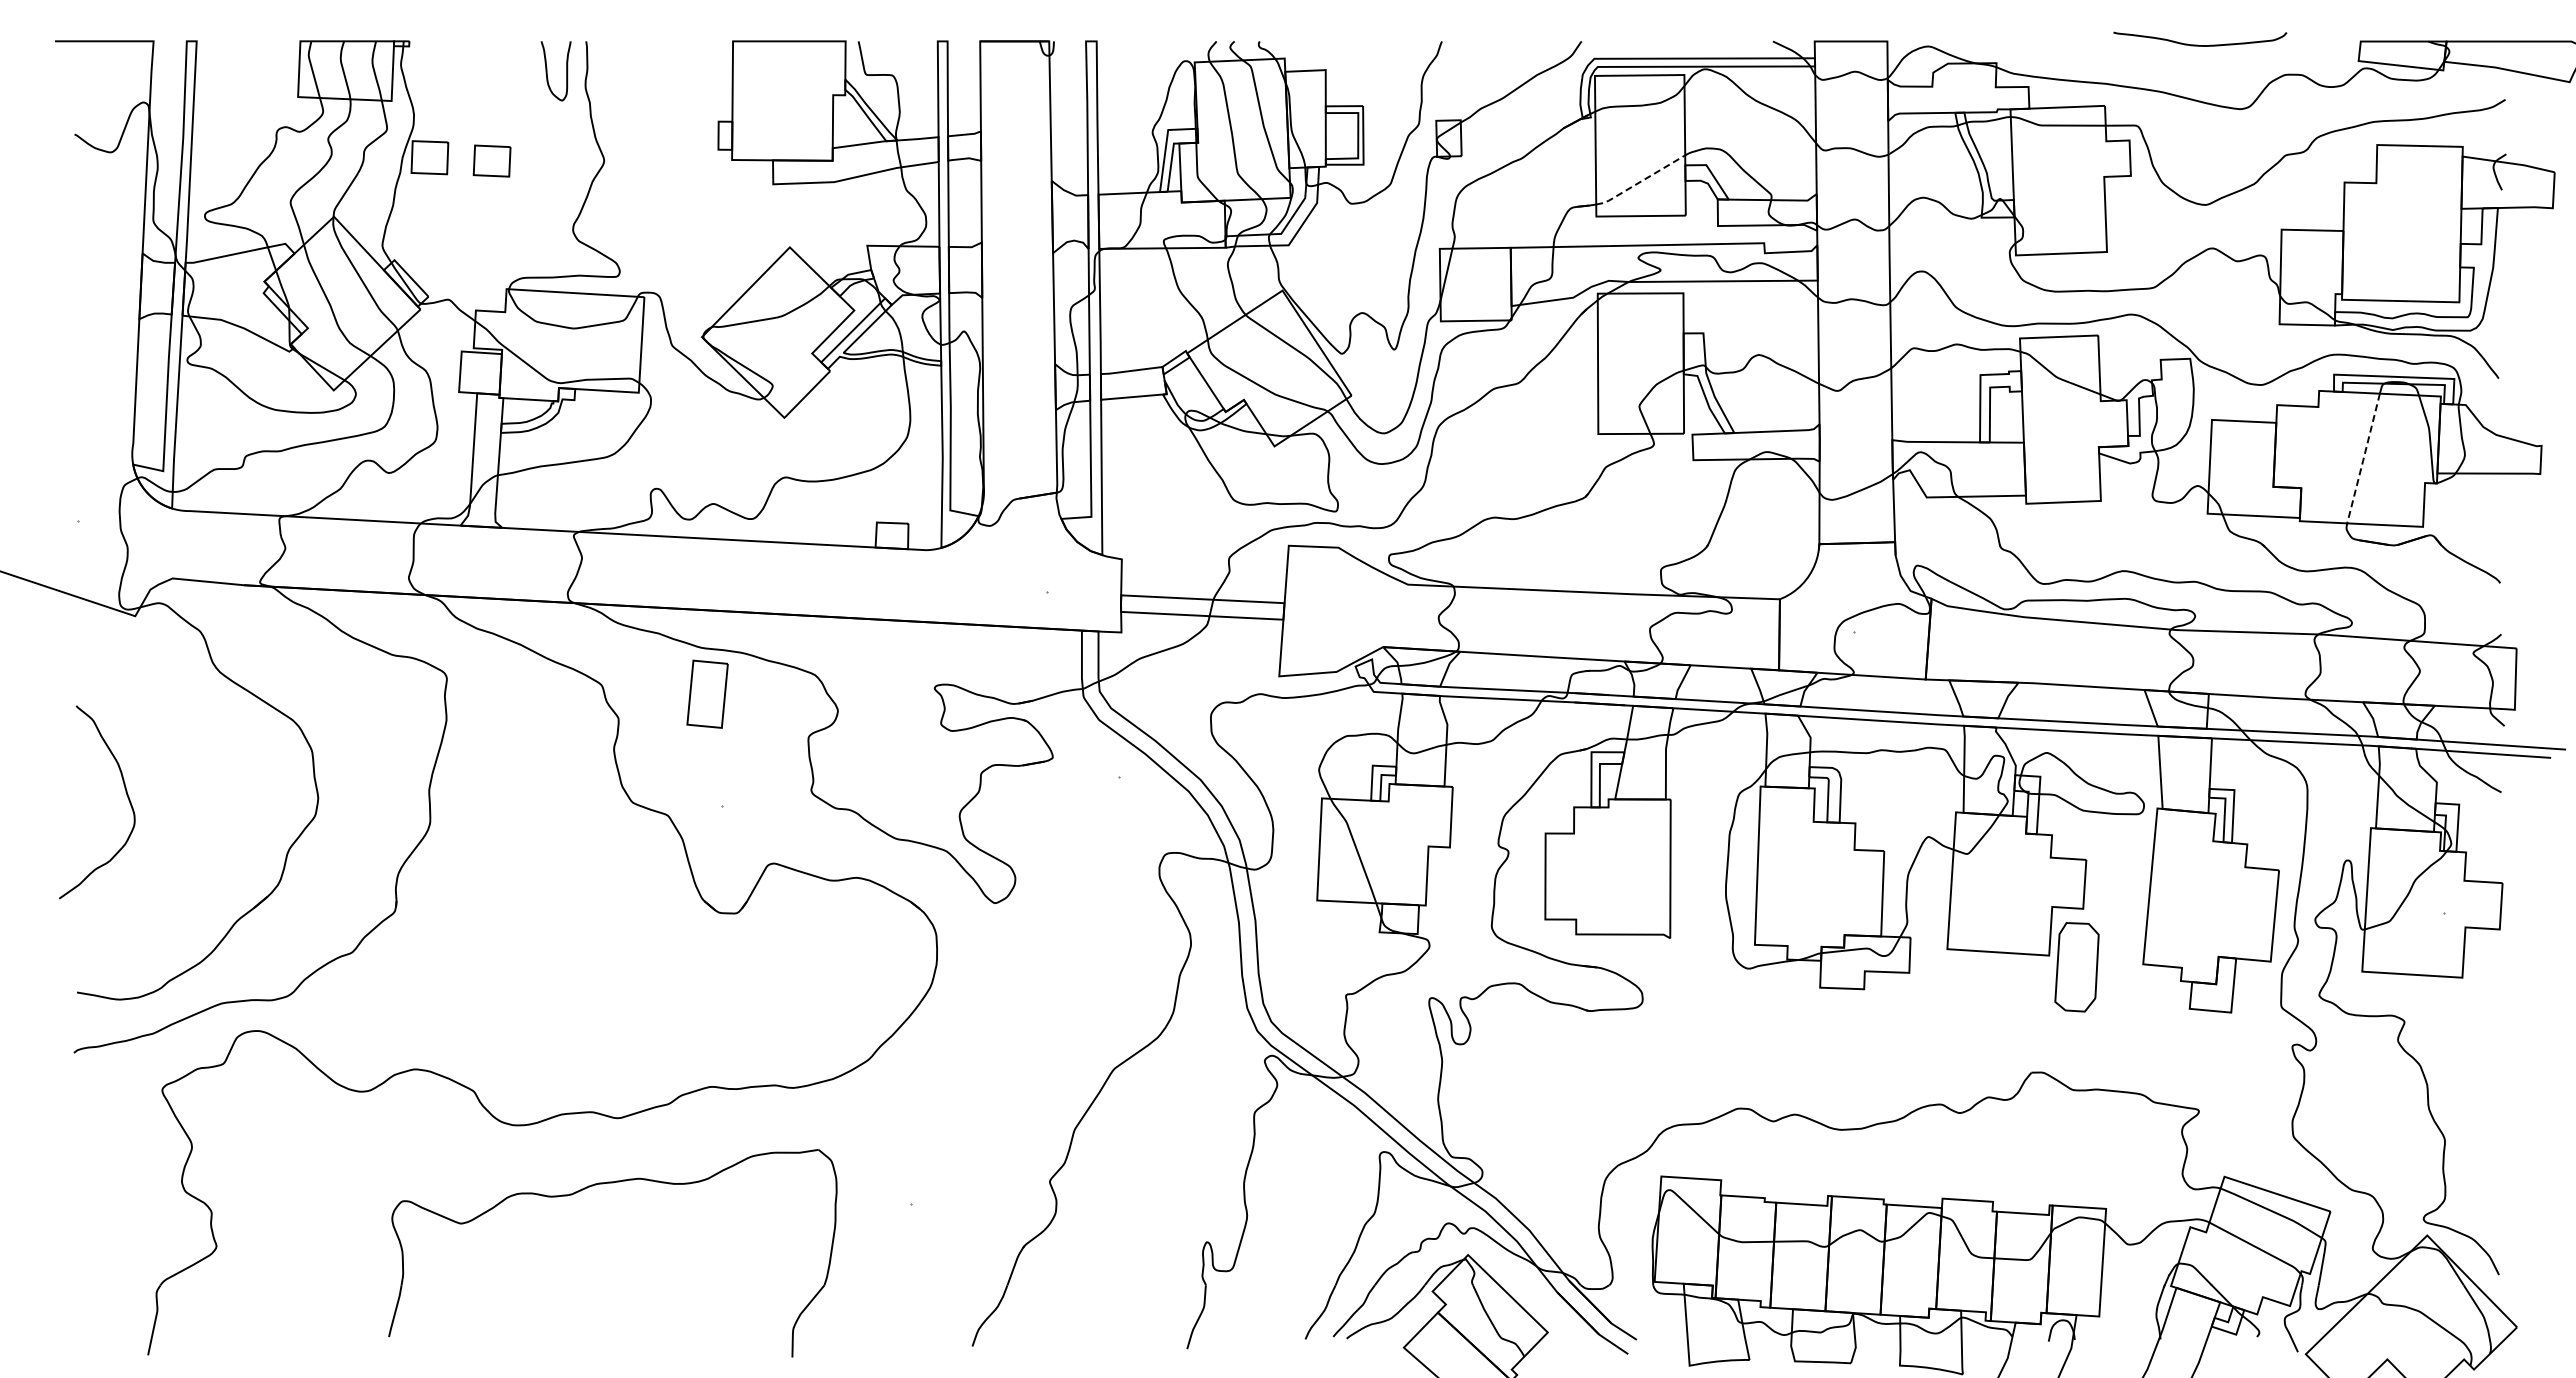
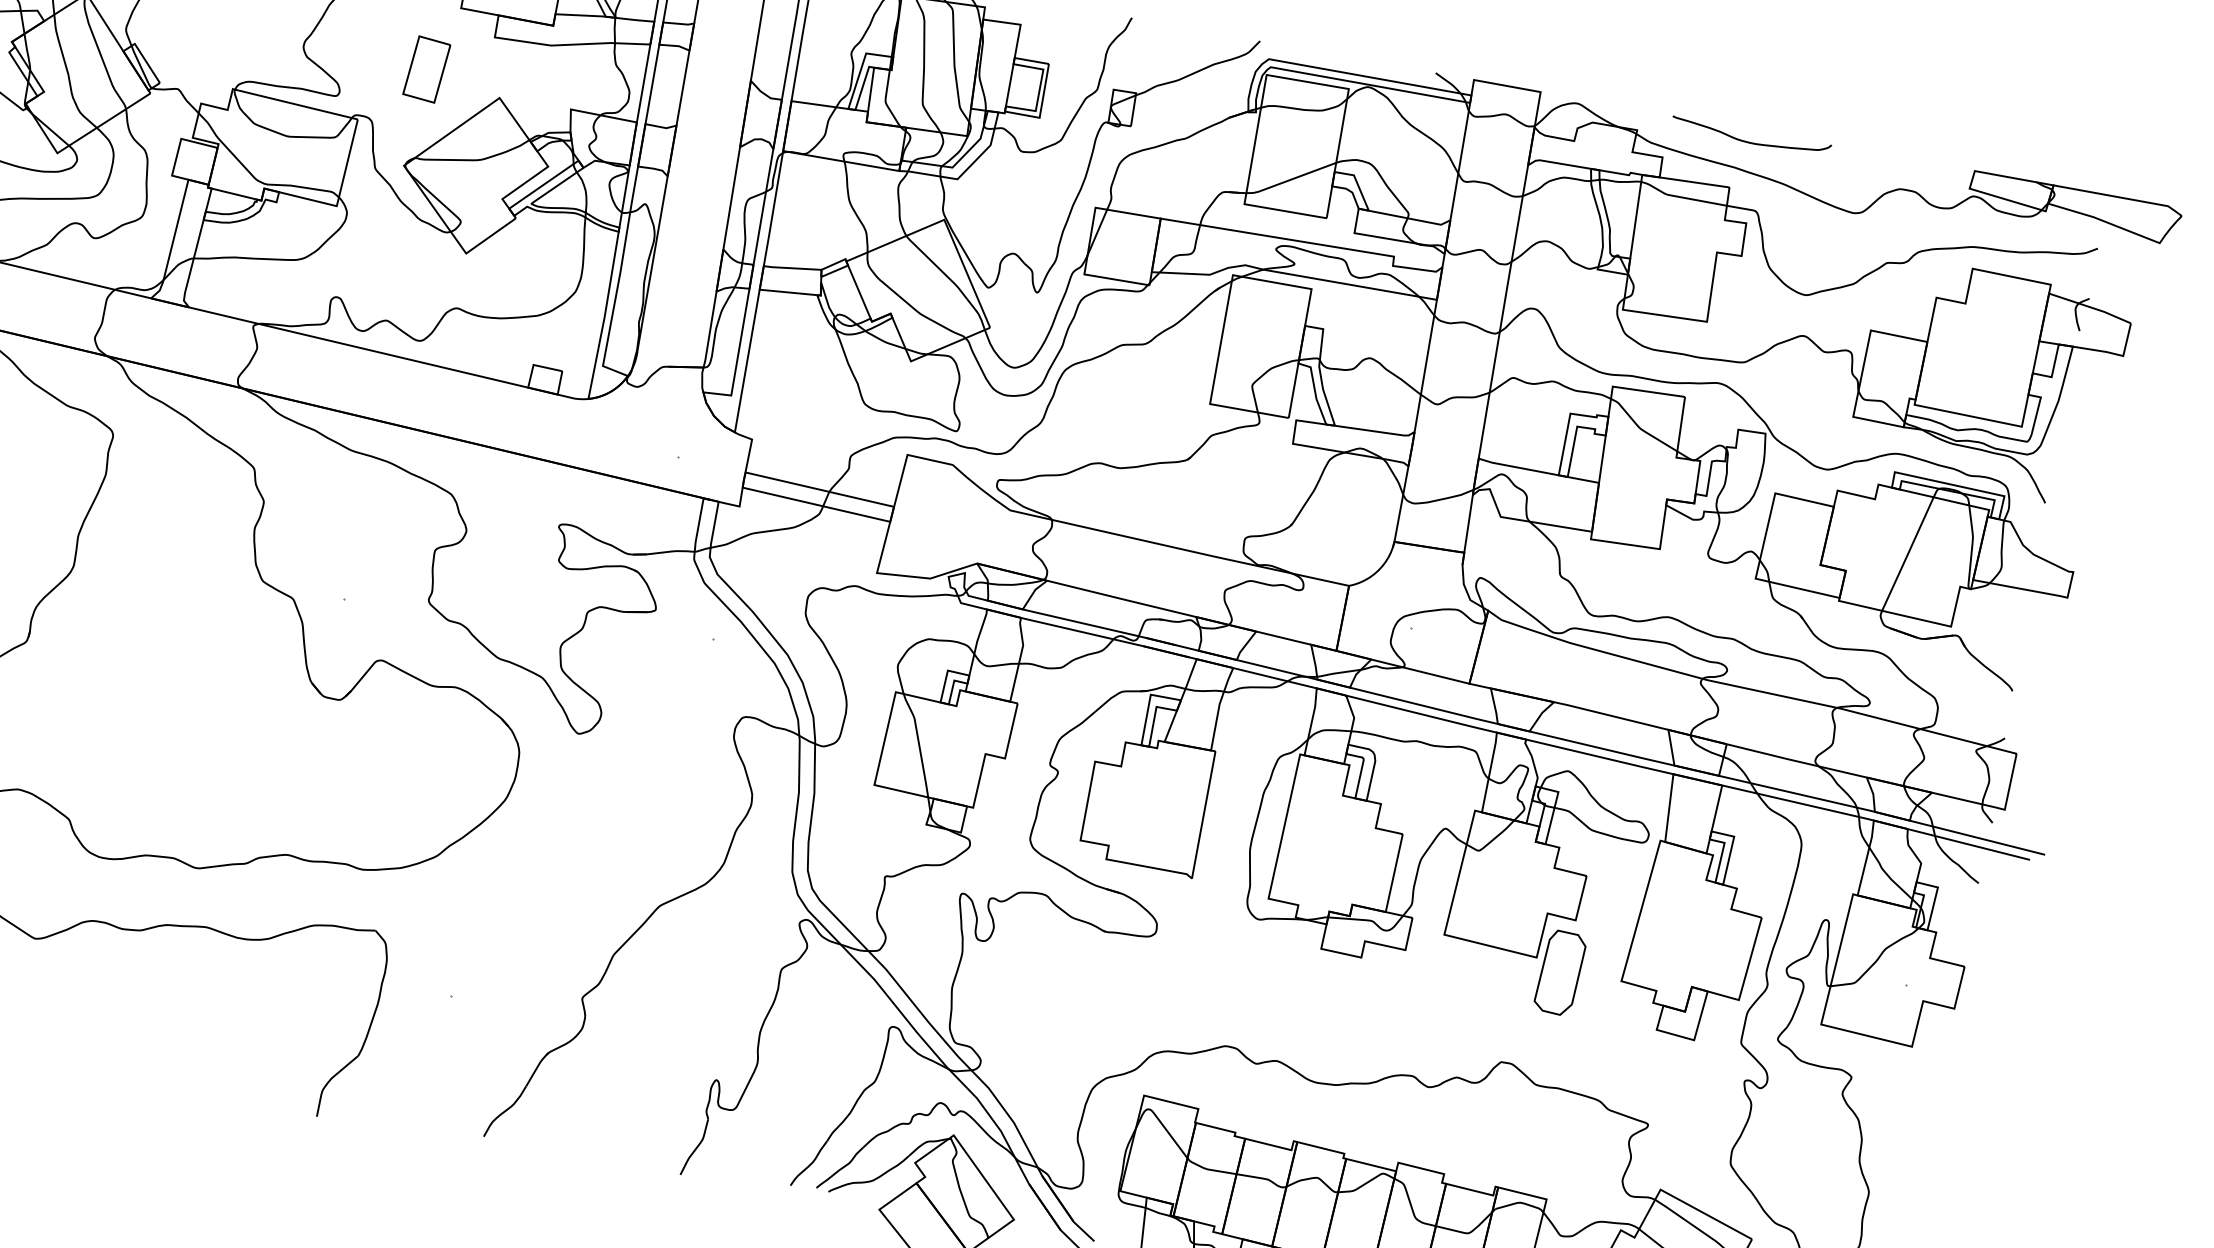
curve: (2198, 44) -> (1748, 141), moved
line: (1640, 181) -> (1290, 179), dashed -> solid
line: (2363, 459) -> (1907, 554), dashed -> solid
part: (707, 693) -> (426, 68), moved

